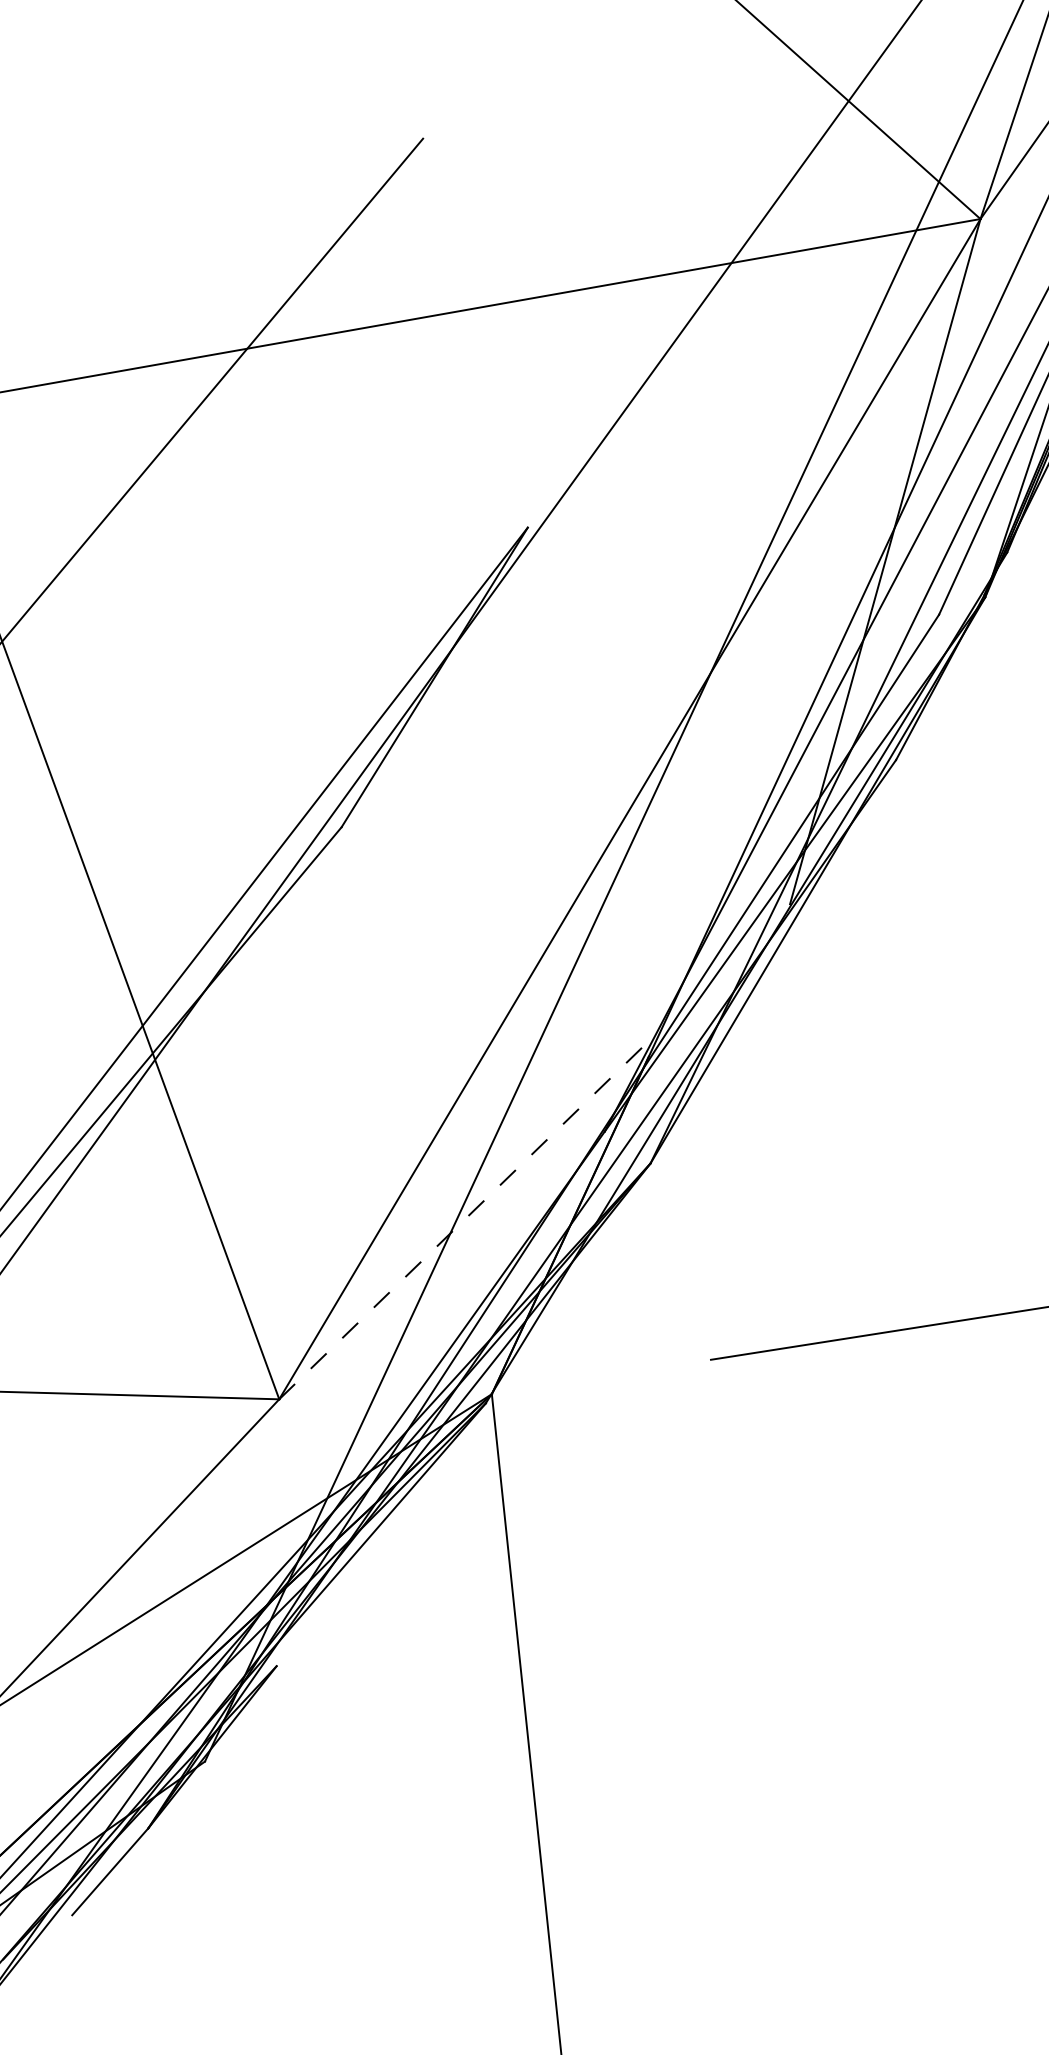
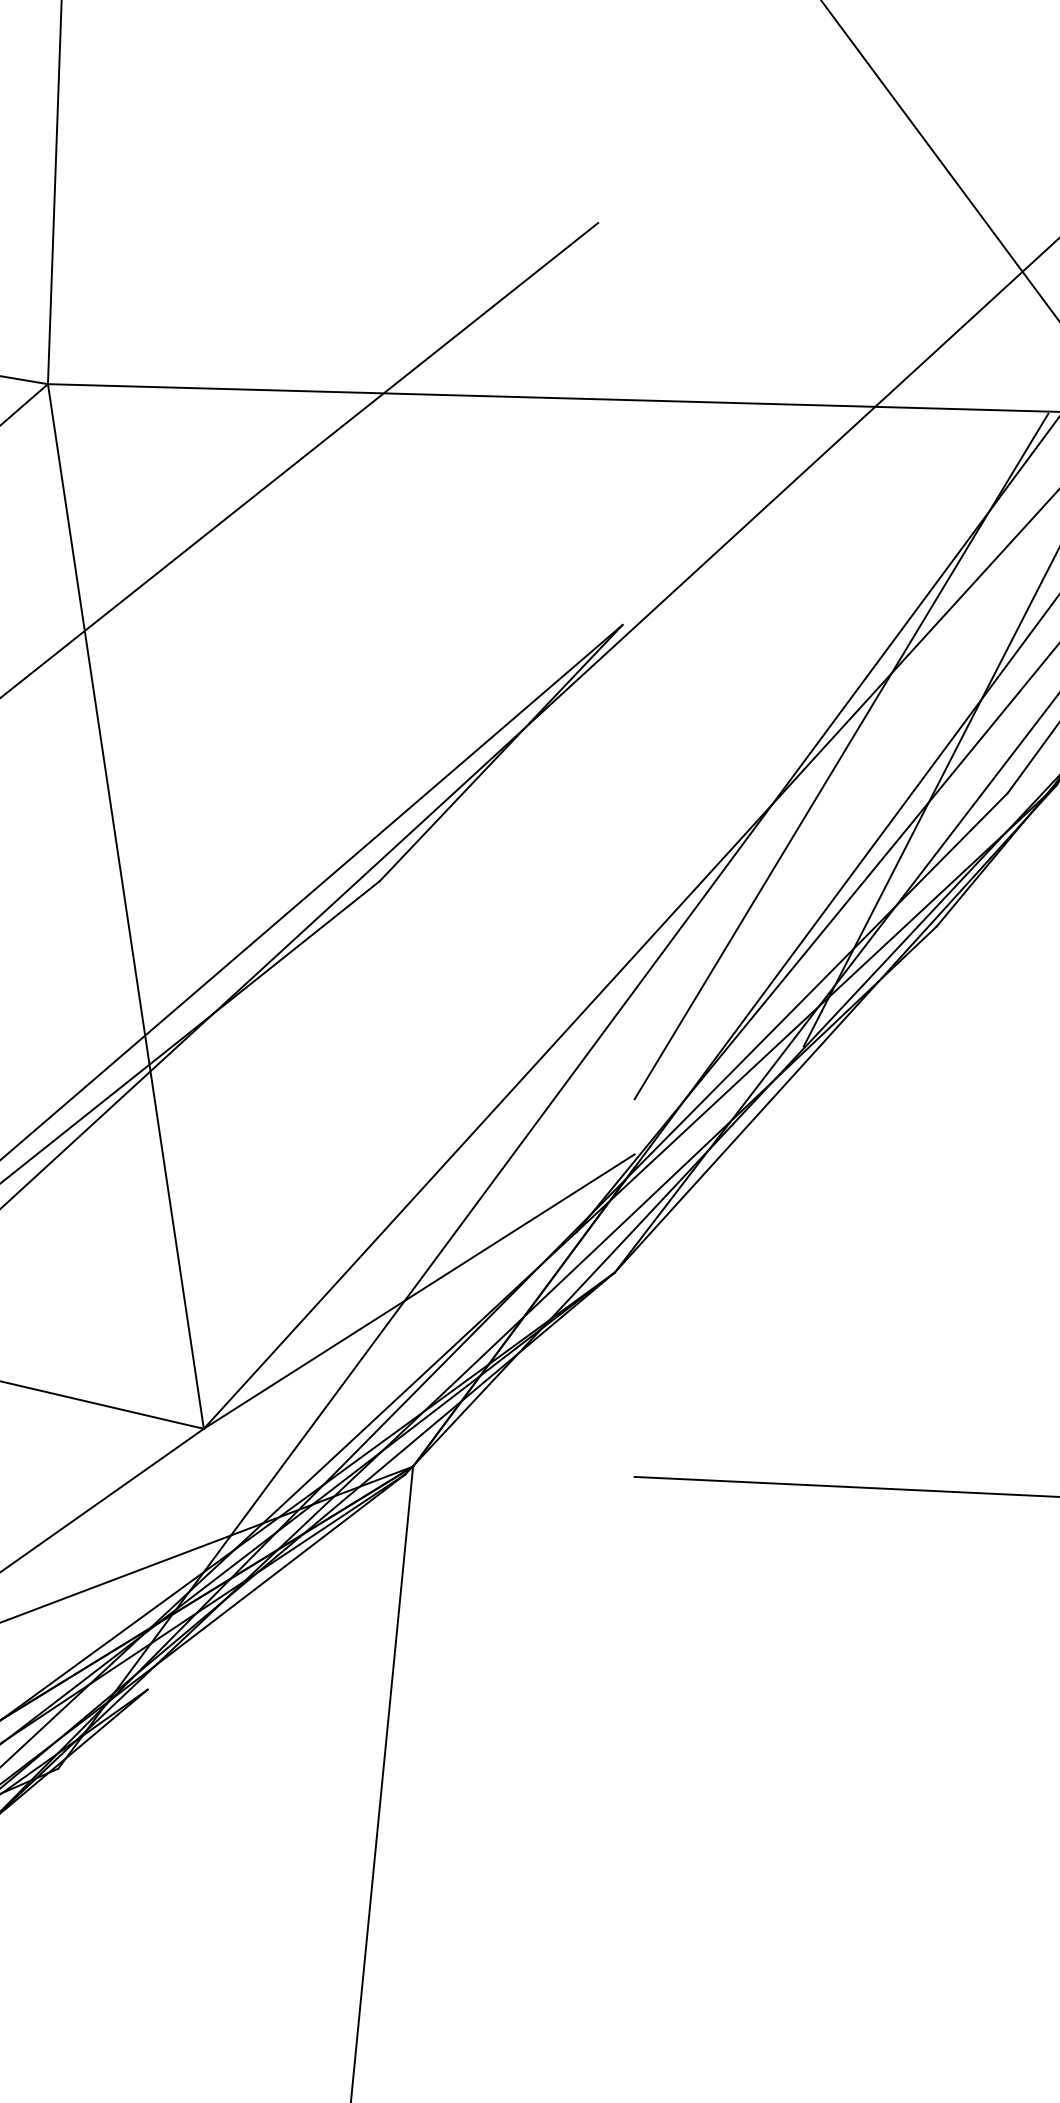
line: (768, 612) -> (841, 756), added
line: (462, 1221) -> (419, 1291), dashed -> solid

